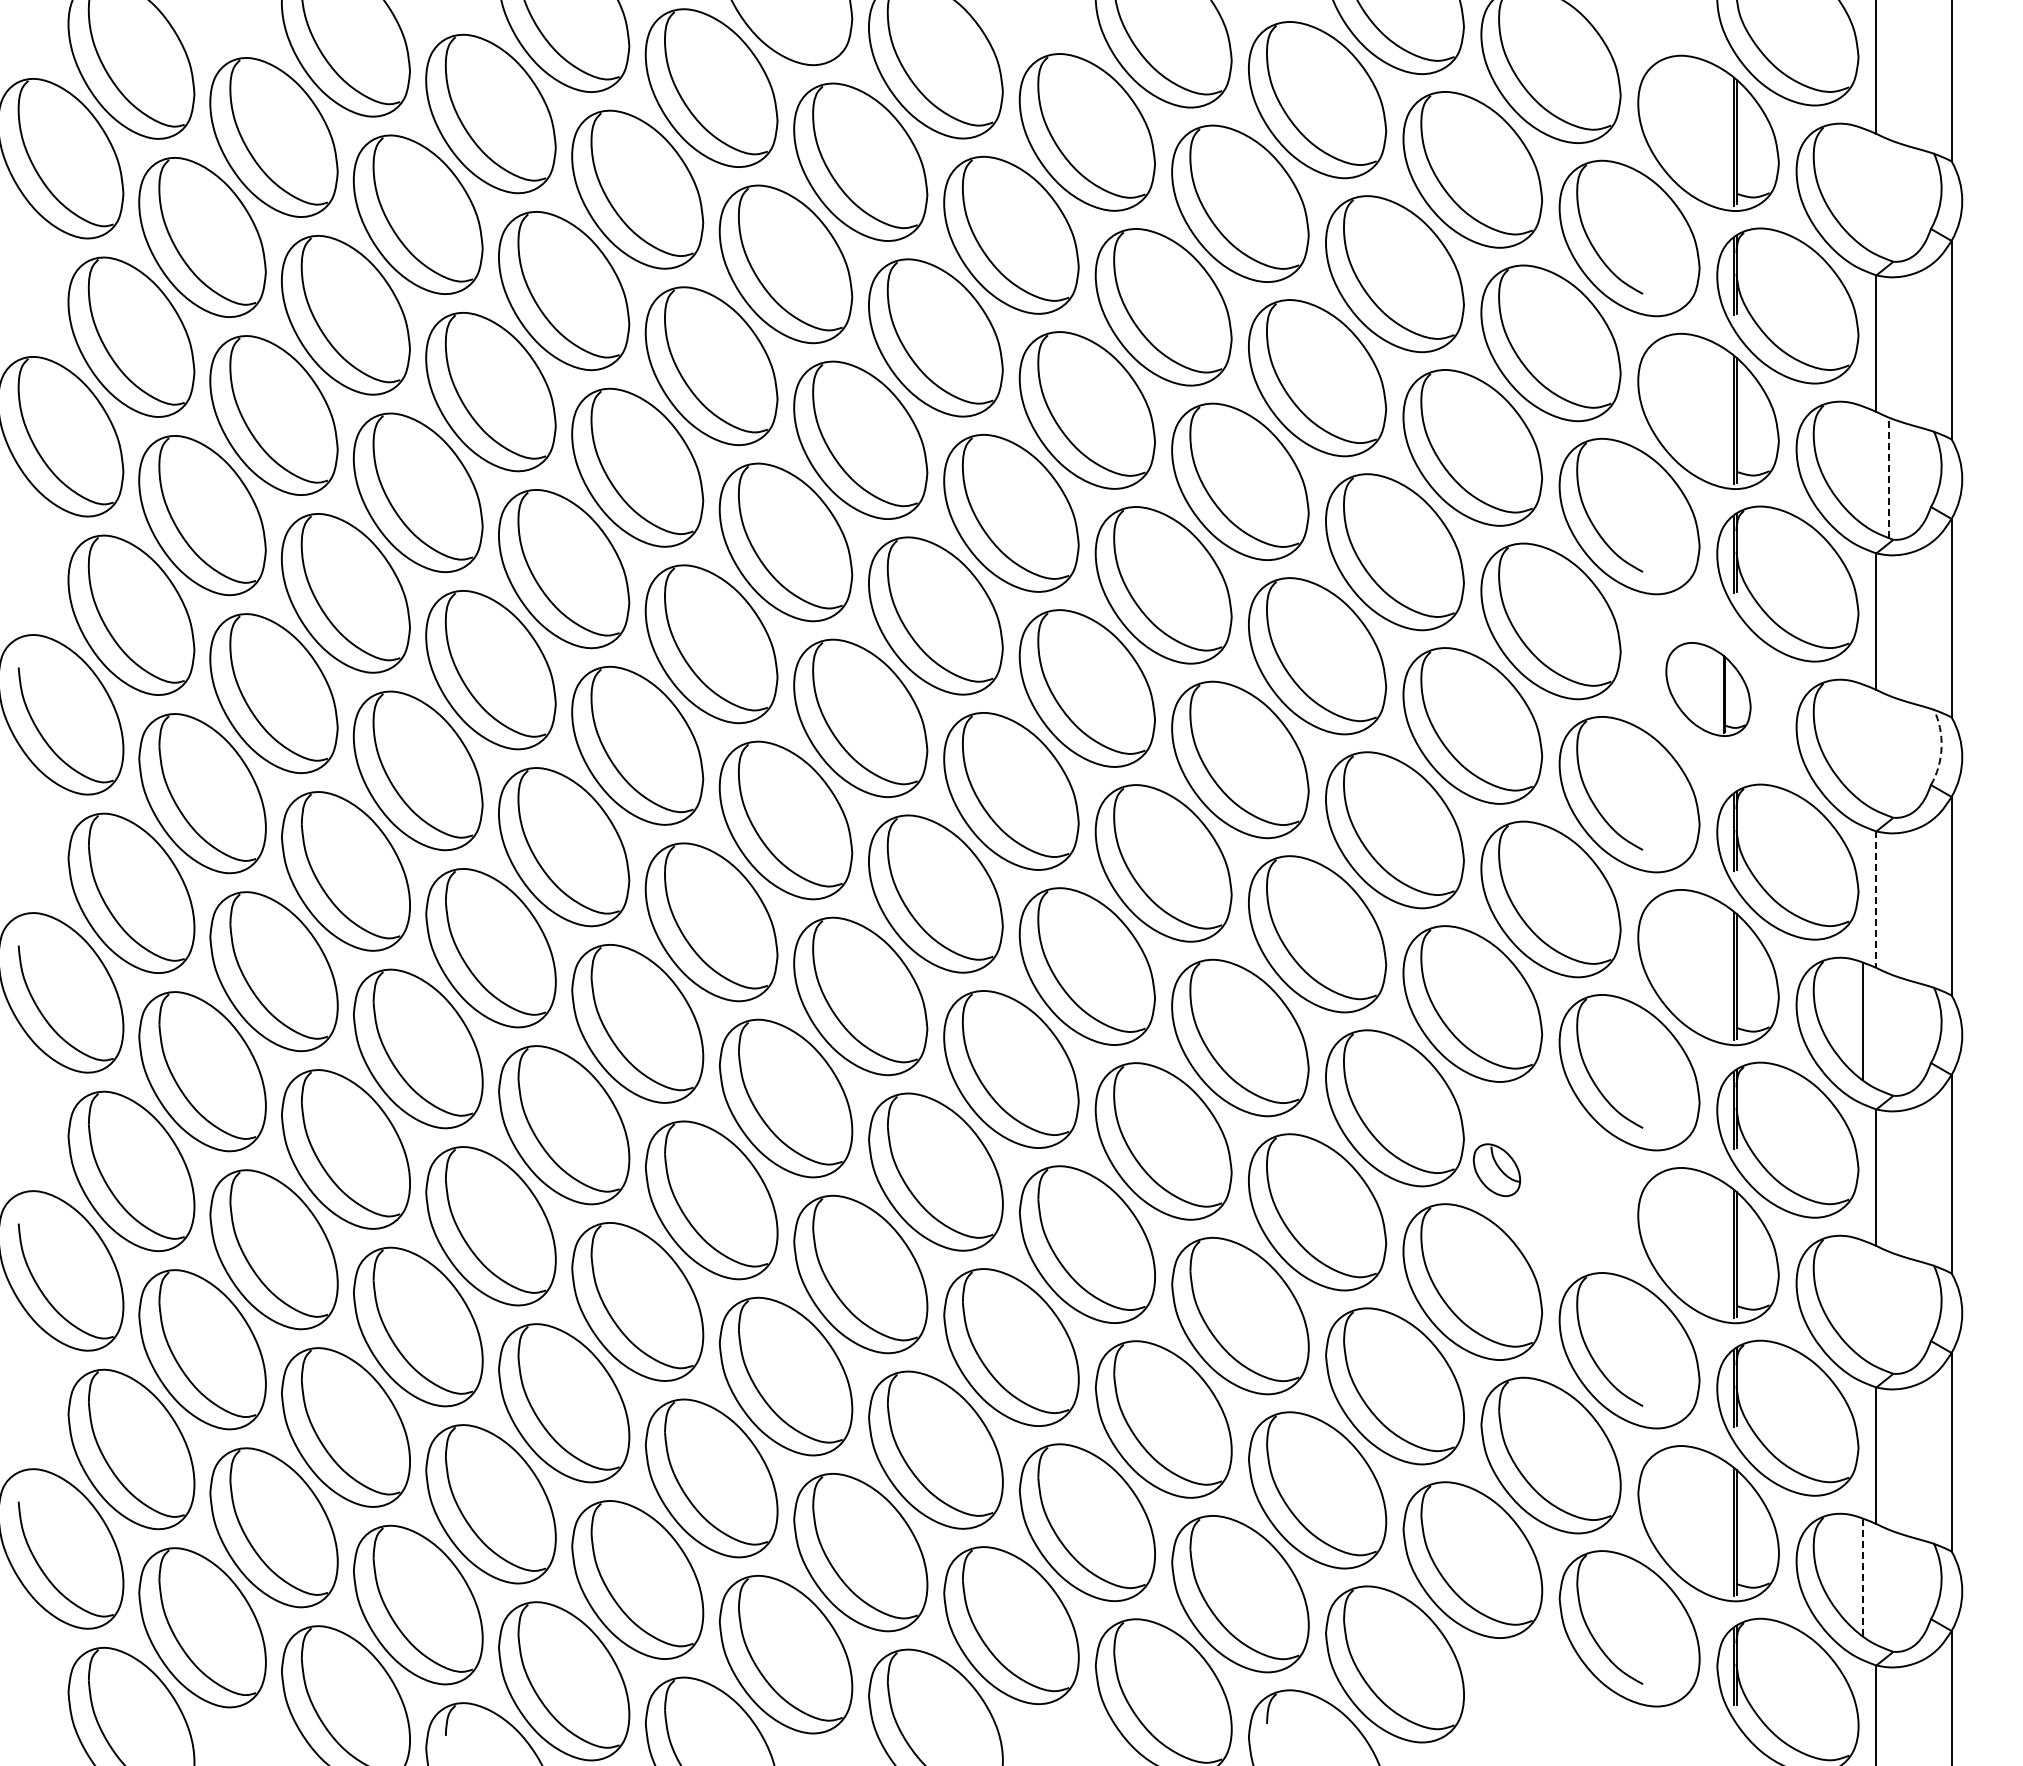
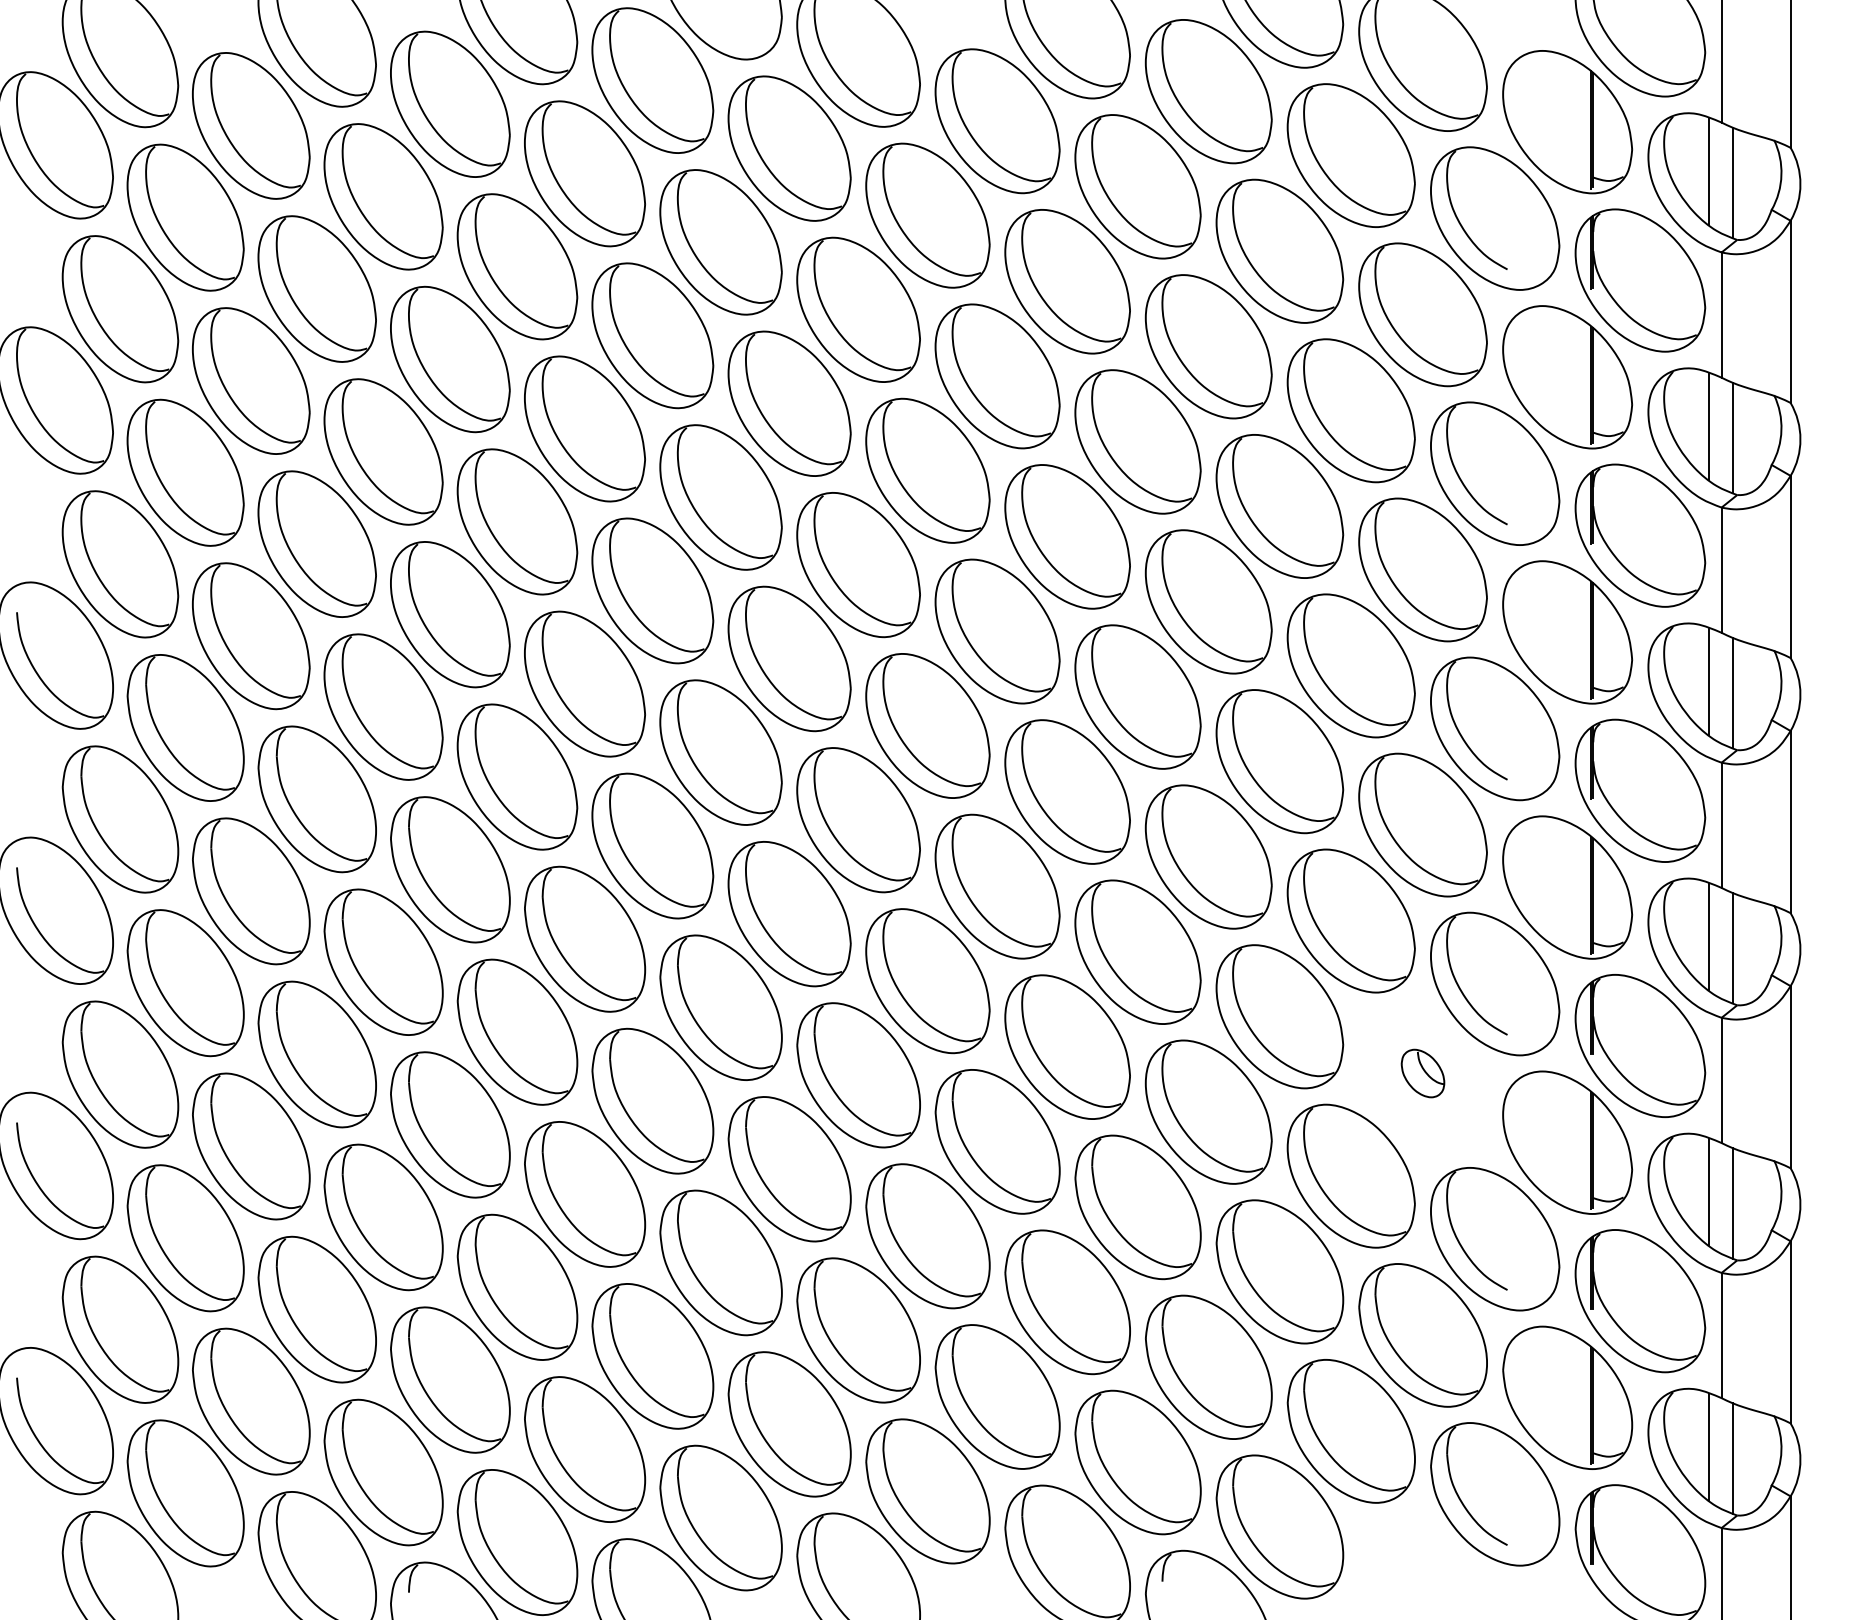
line: (1863, 187) -> (1709, 171), added
line: (1888, 199) -> (1732, 182), added
line: (1863, 465) -> (1709, 426), added
line: (1888, 477) -> (1732, 437), dashed -> solid
part: (1708, 689) -> (1567, 632), size x1.67
line: (1863, 743) -> (1709, 681), added
arc: (1941, 747) -> (1781, 685), dashed -> solid
line: (1888, 755) -> (1732, 693), added
line: (1876, 900) -> (1721, 826), dashed -> solid
line: (1888, 1033) -> (1732, 948), added
part: (1496, 1169) -> (1422, 1072), moved
line: (1863, 1299) -> (1709, 1192), added
line: (1888, 1311) -> (1732, 1203), added
line: (1863, 1577) -> (1709, 1447), dashed -> solid
line: (1888, 1589) -> (1732, 1458), added

